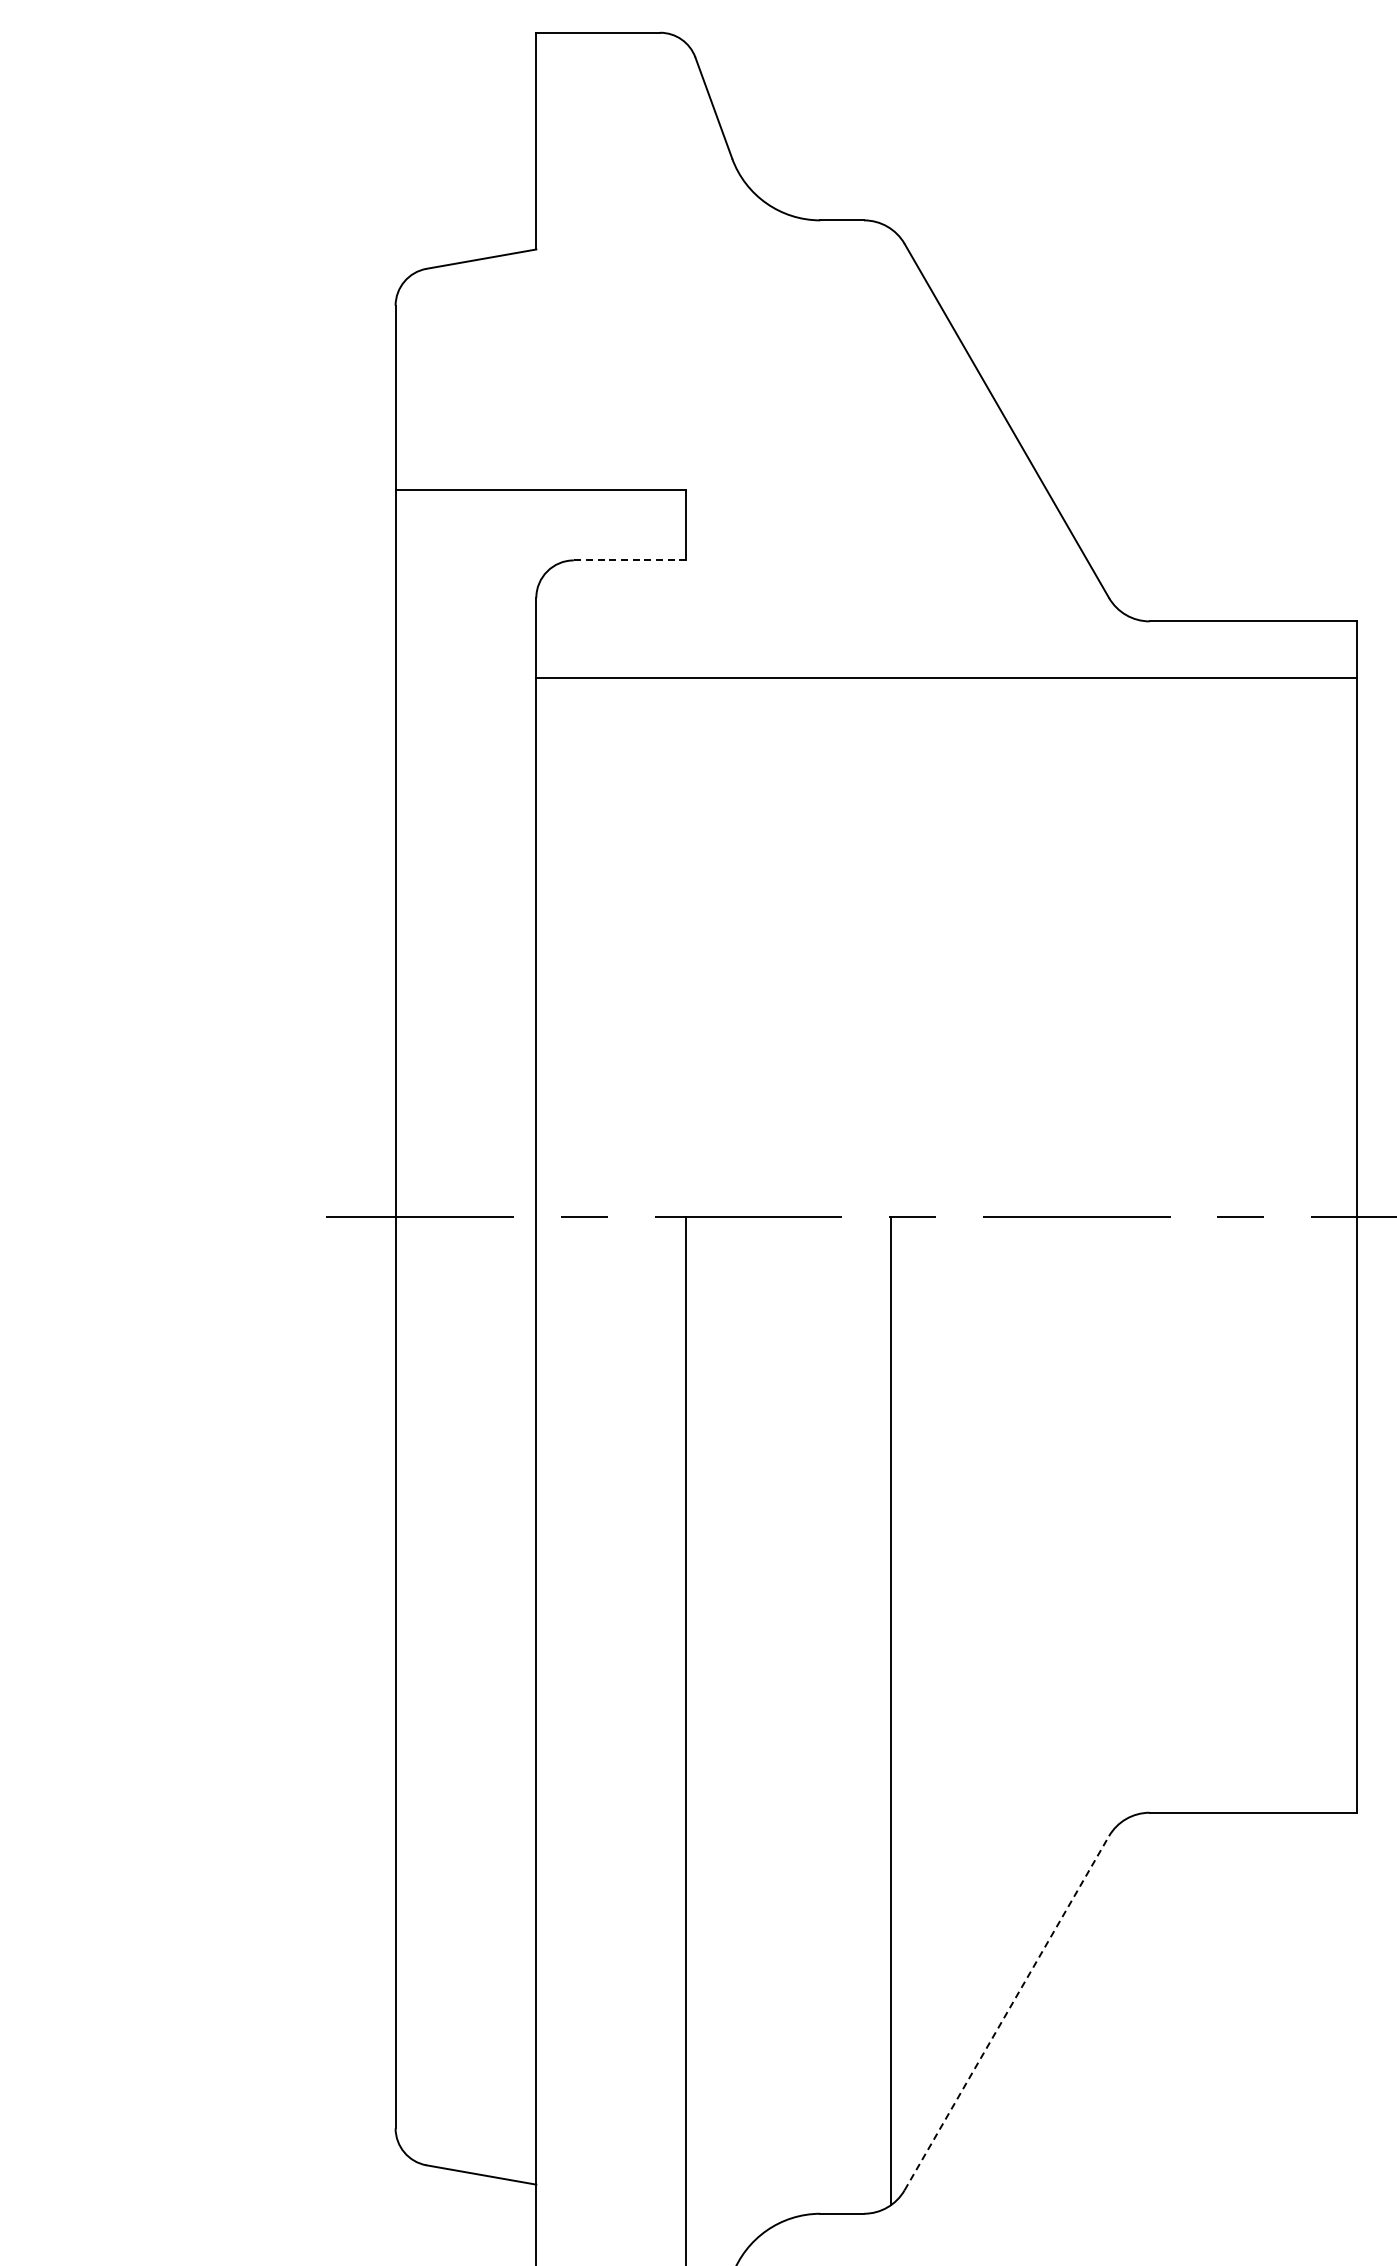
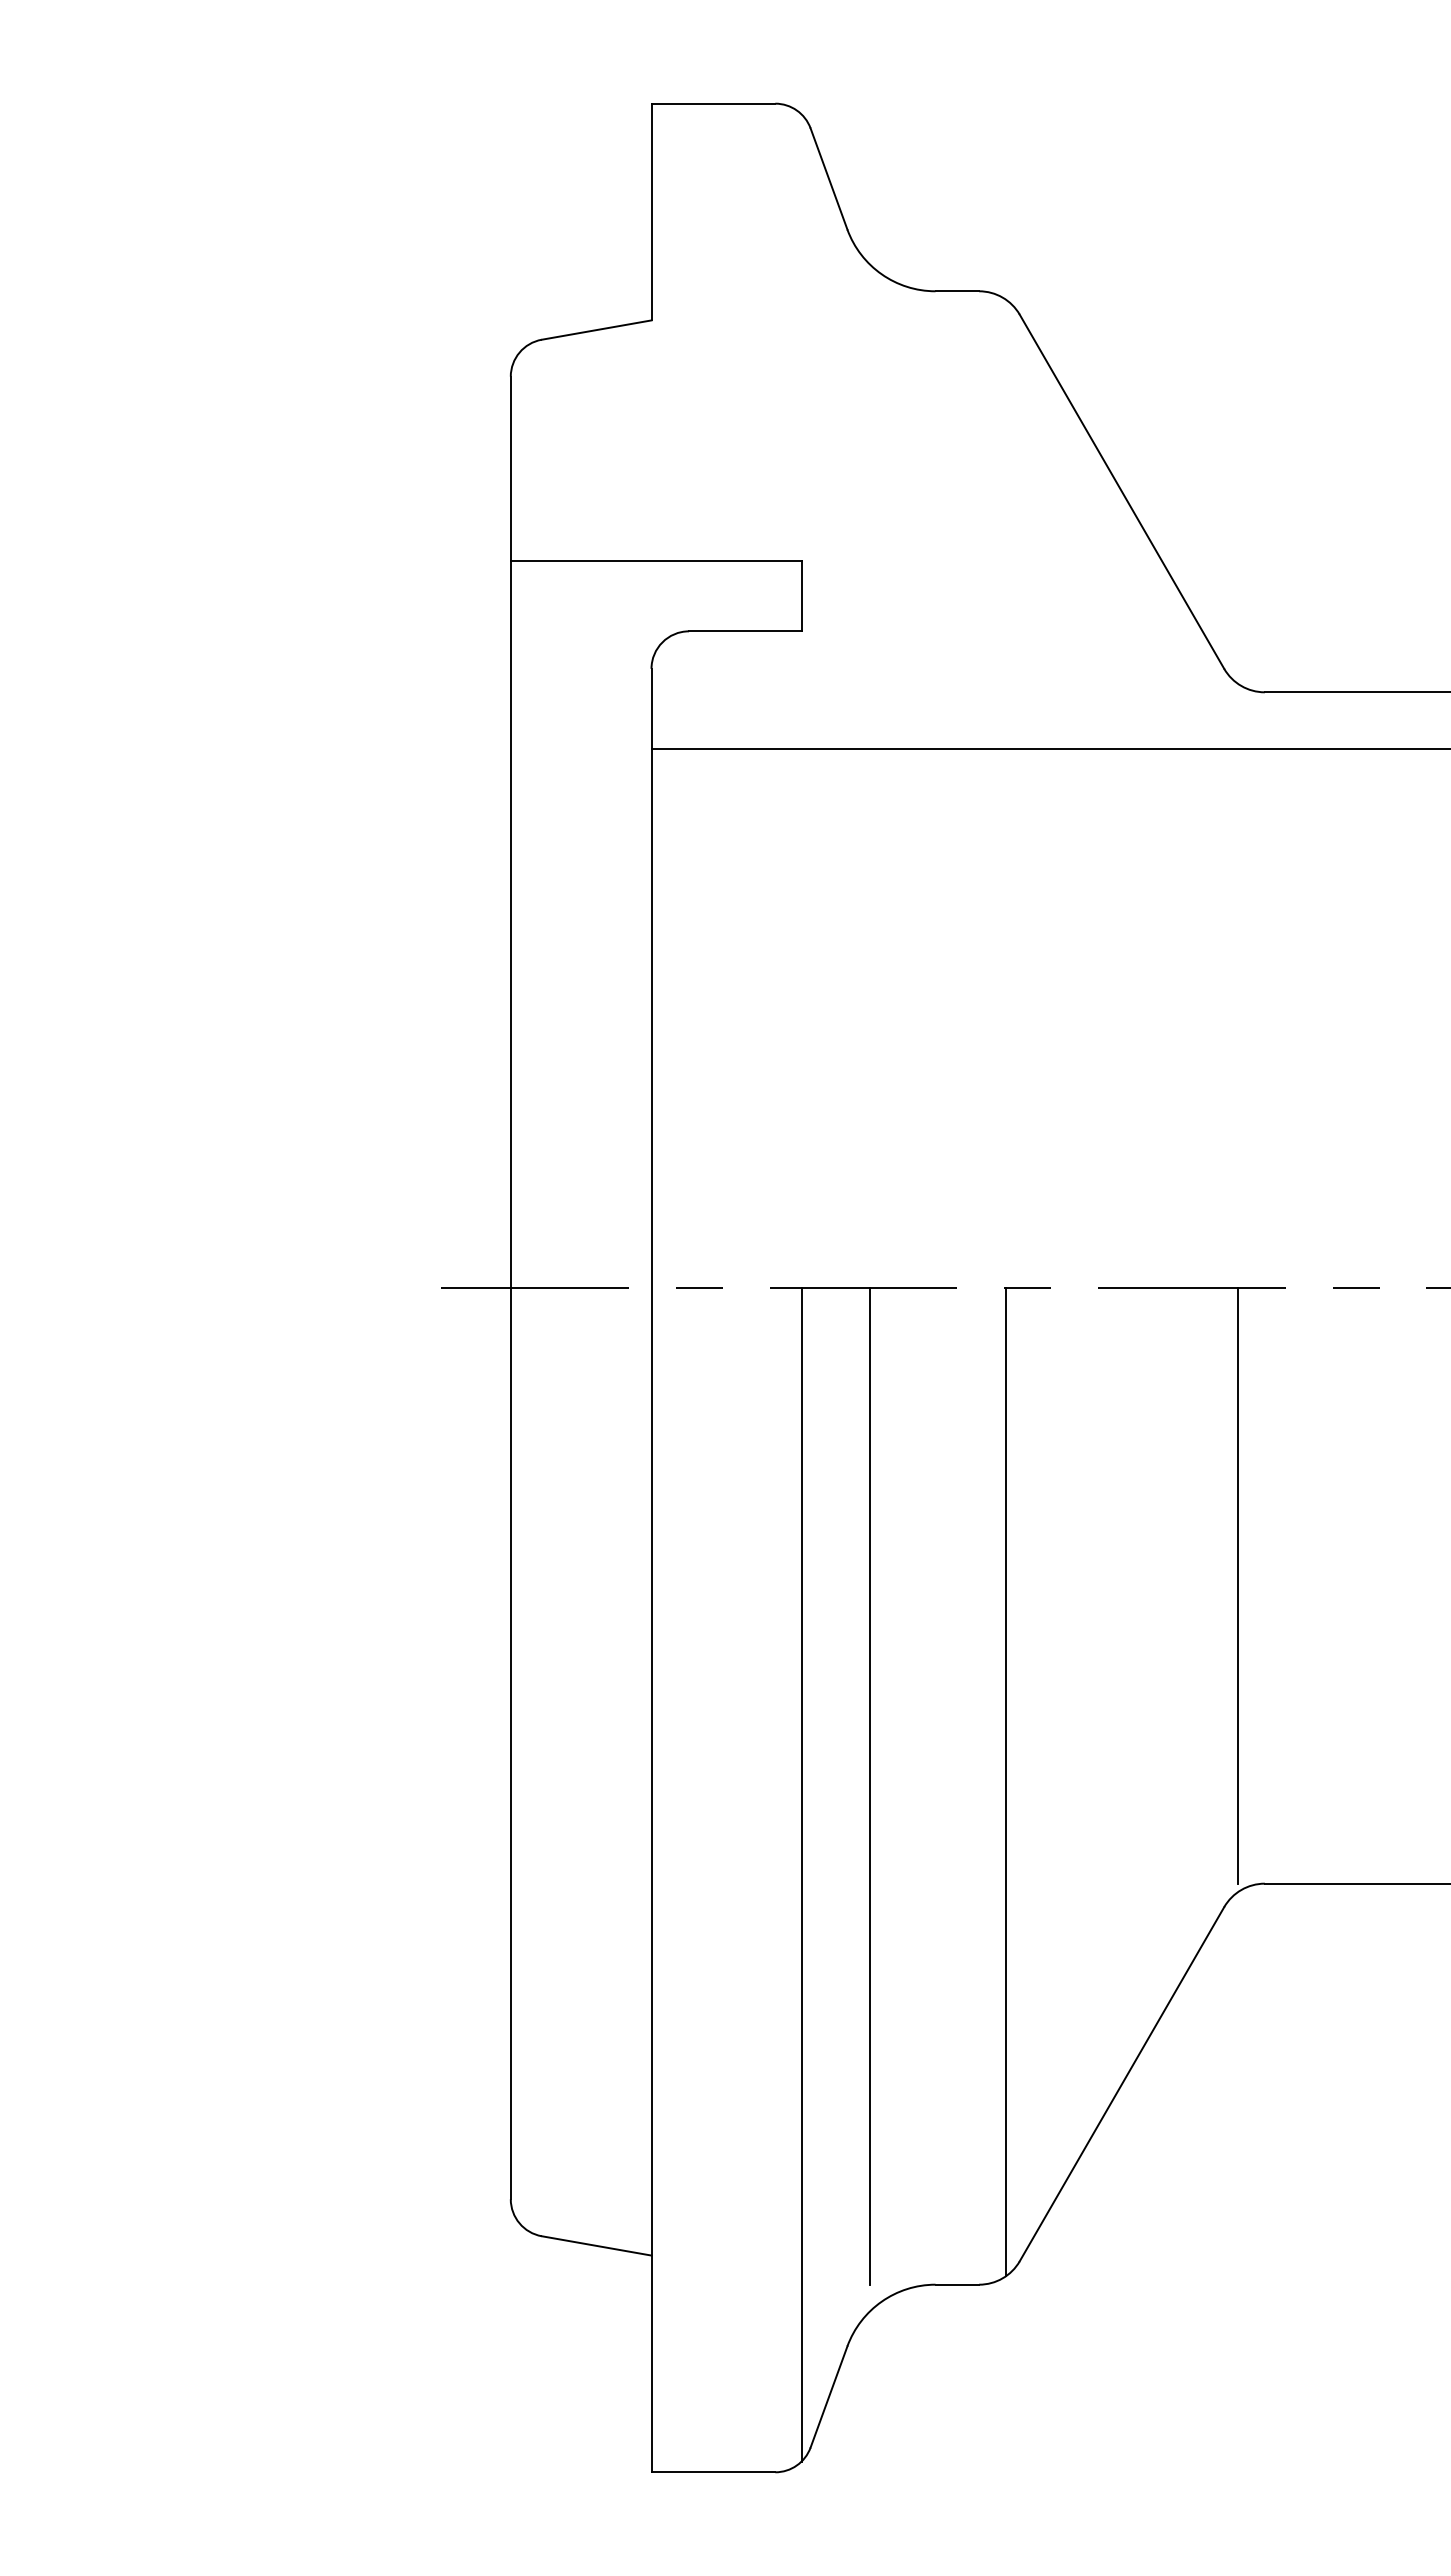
line: (629, 560) -> (744, 631), dashed -> solid
line: (1122, 1514) -> (1237, 1585), added
line: (754, 1715) -> (869, 1786), added
line: (1007, 2012) -> (1122, 2083), dashed -> solid

